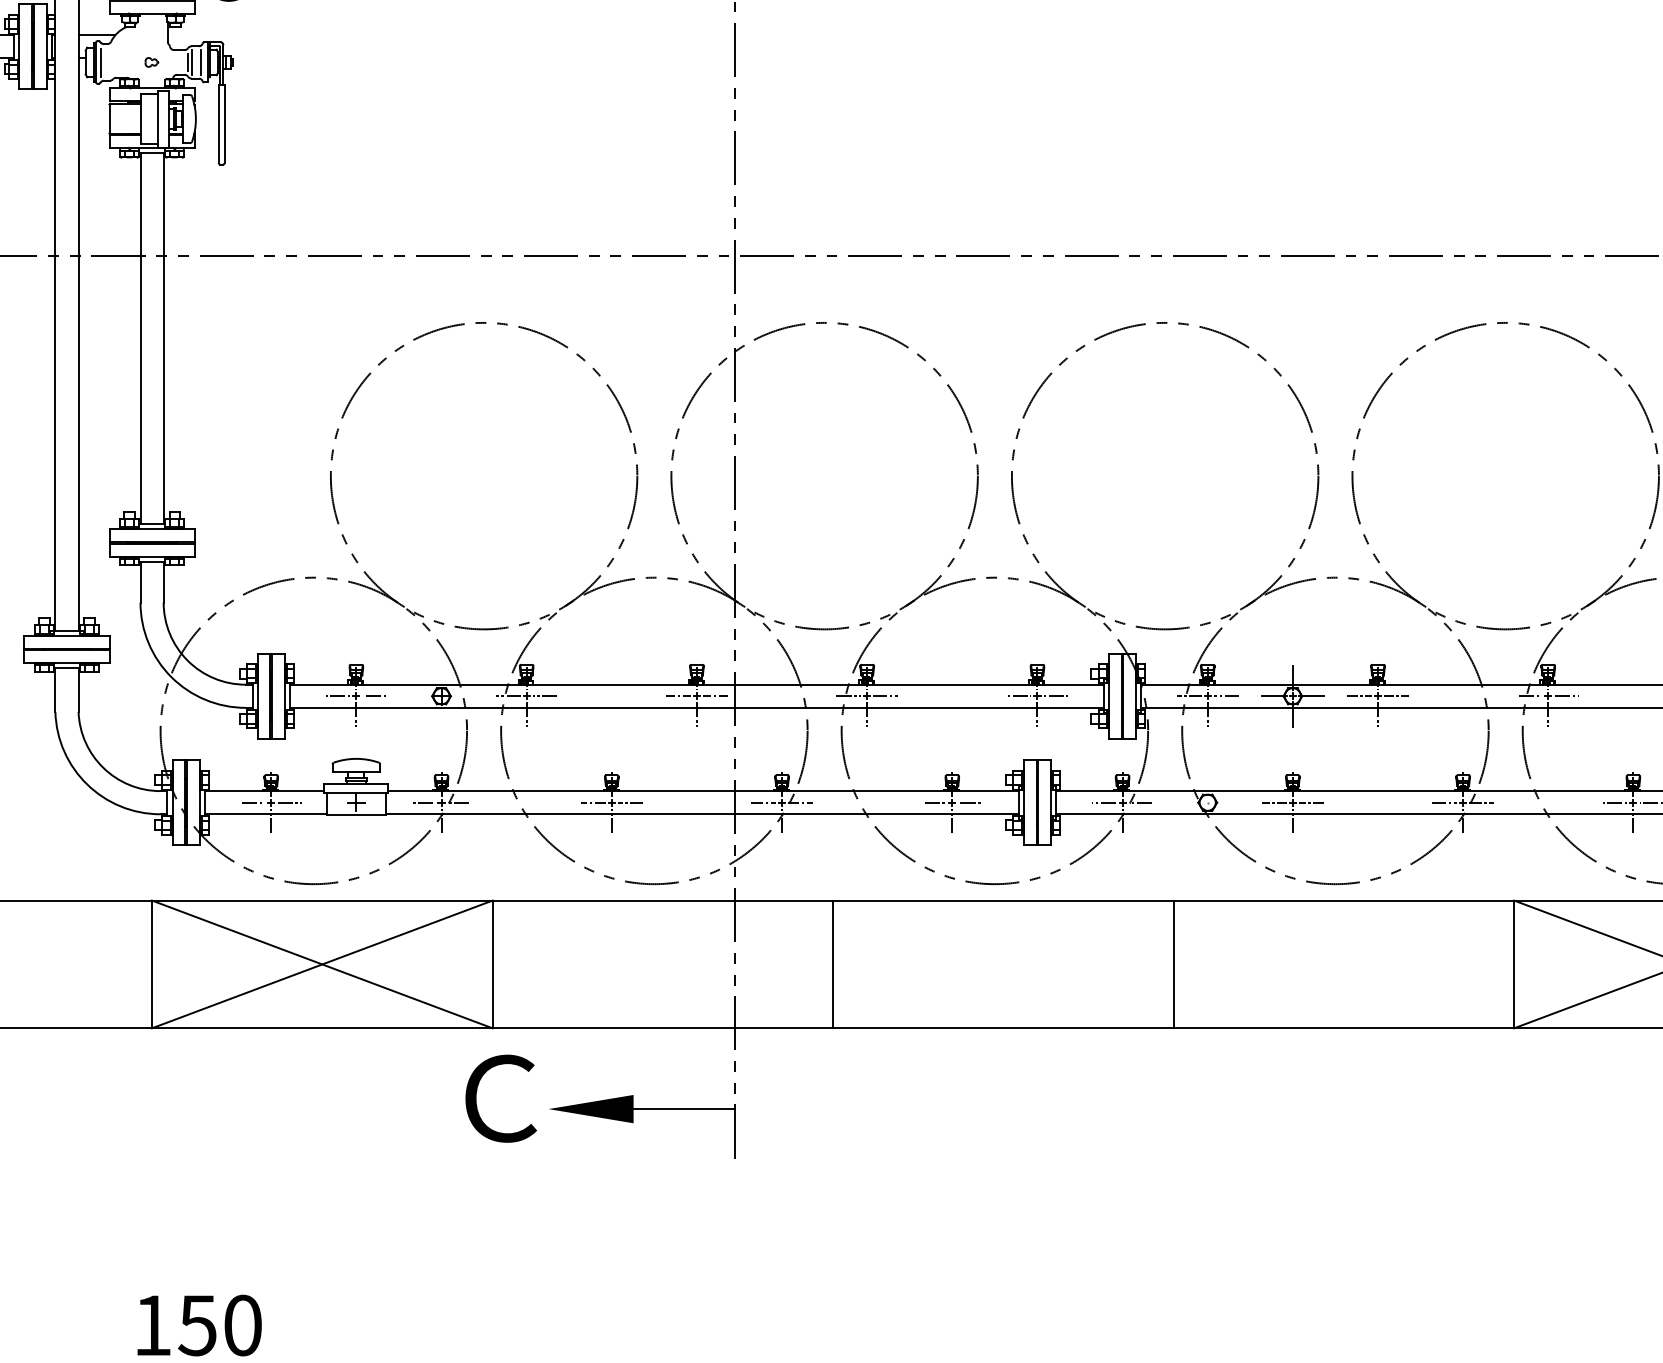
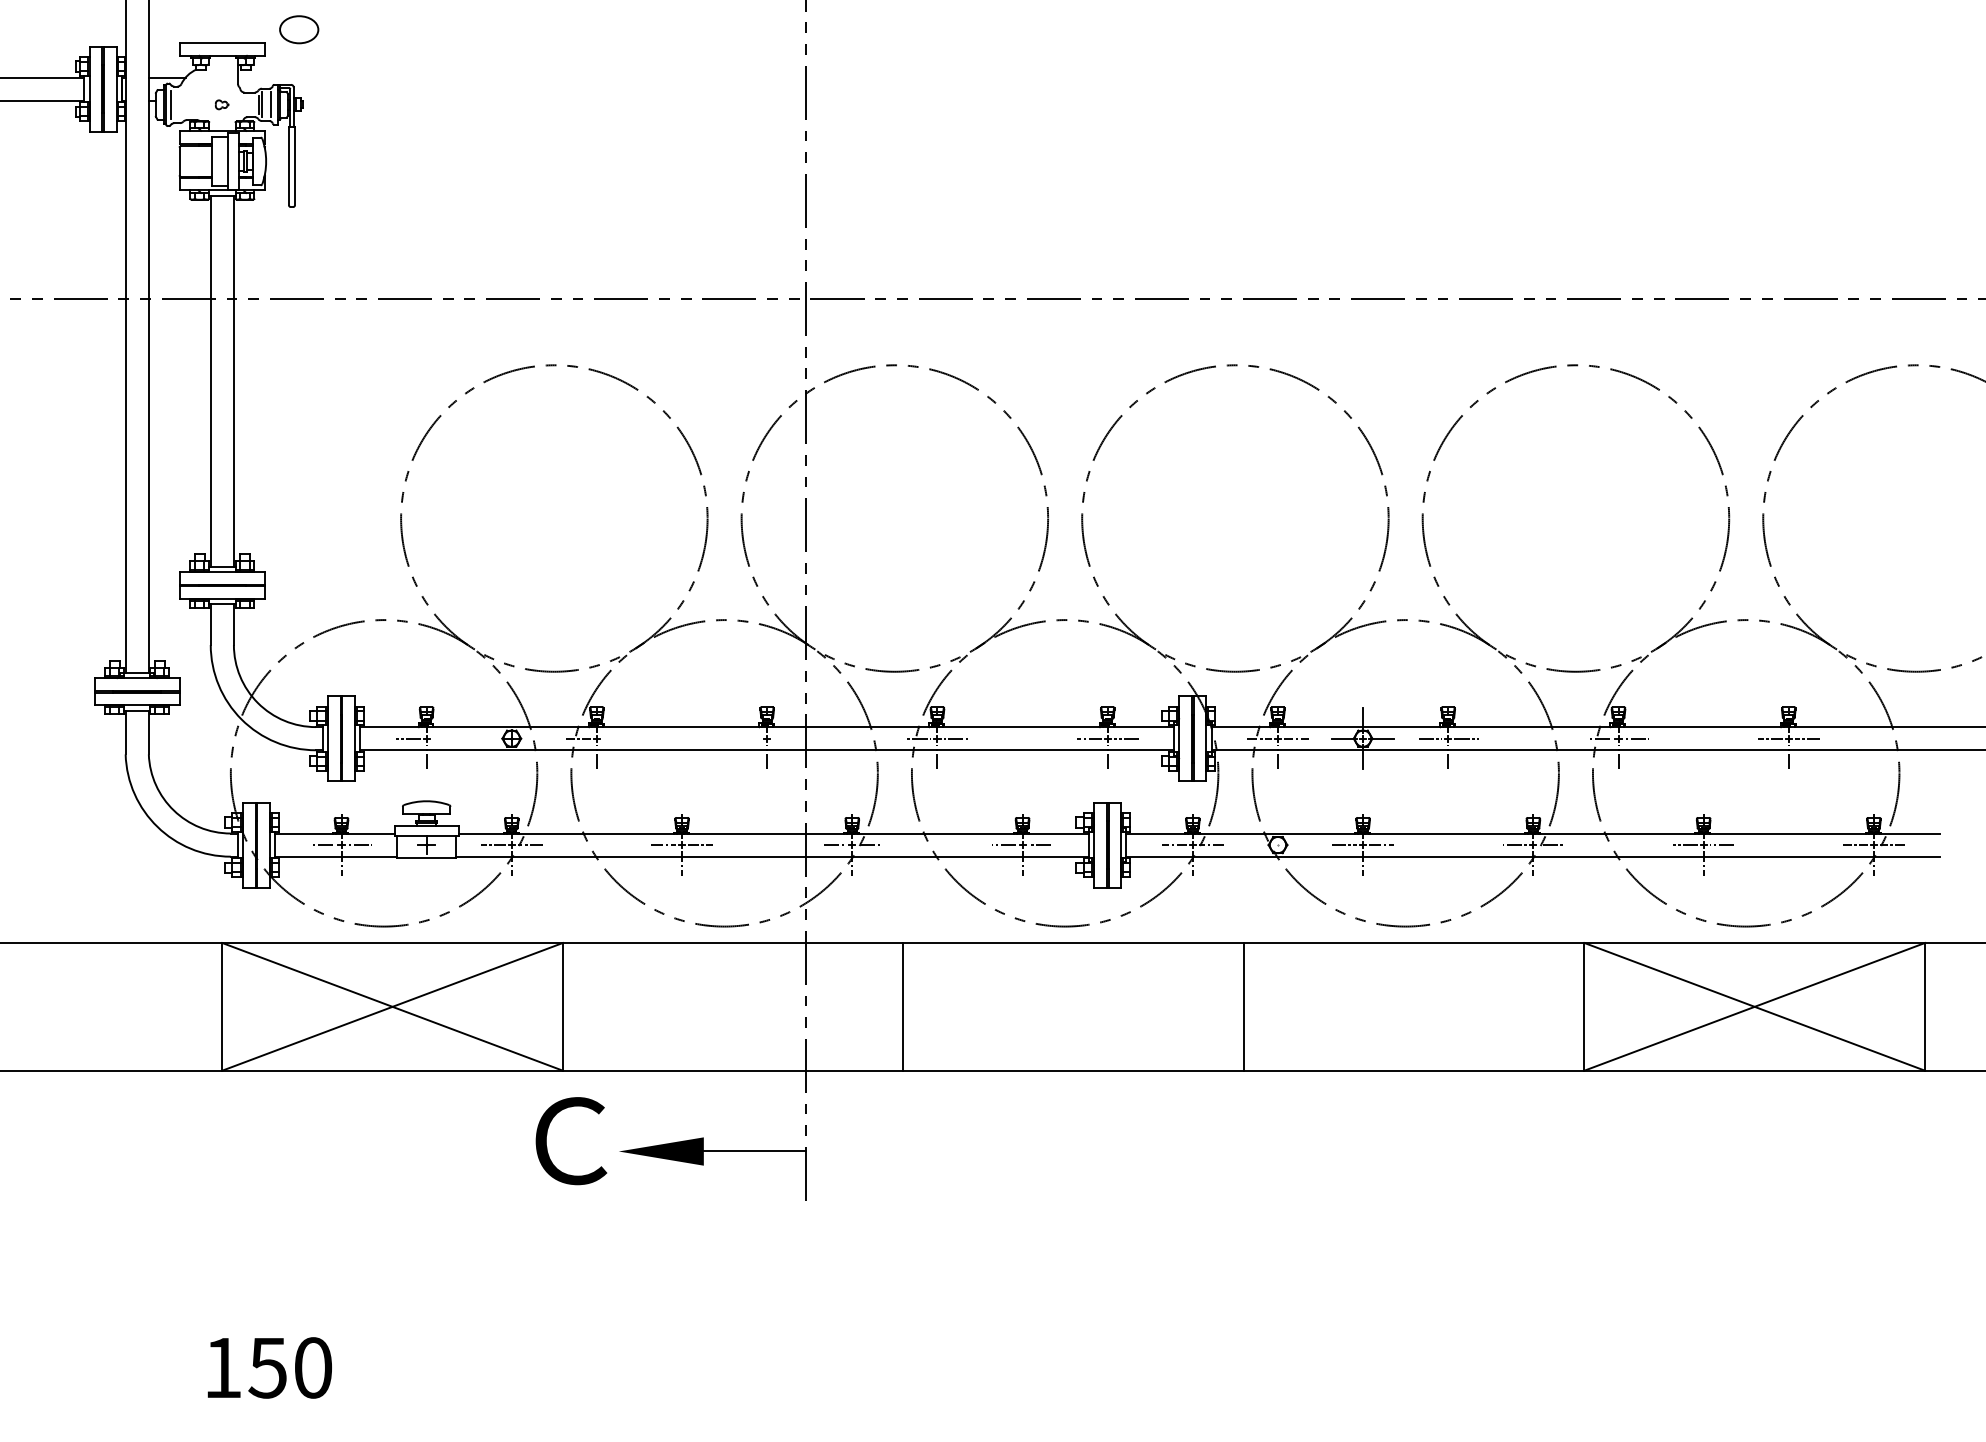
line: (374, 696) -> (444, 738), removed
line: (545, 696) -> (615, 738), removed
line: (678, 696) -> (748, 738), removed
line: (715, 696) -> (785, 738), removed

